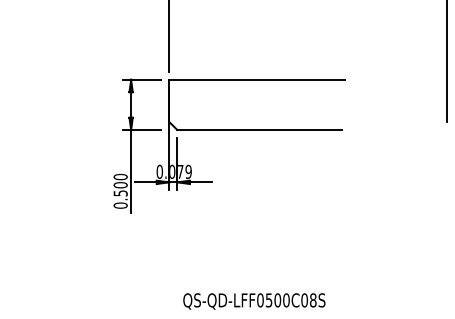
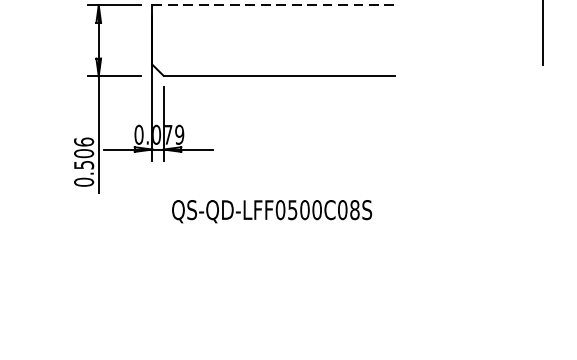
line: (256, 79) -> (275, 4), solid -> dashed
text: (120, 176) -> (83, 141), 0.500 -> 0.506
text: (254, 301) -> (272, 211), moved

